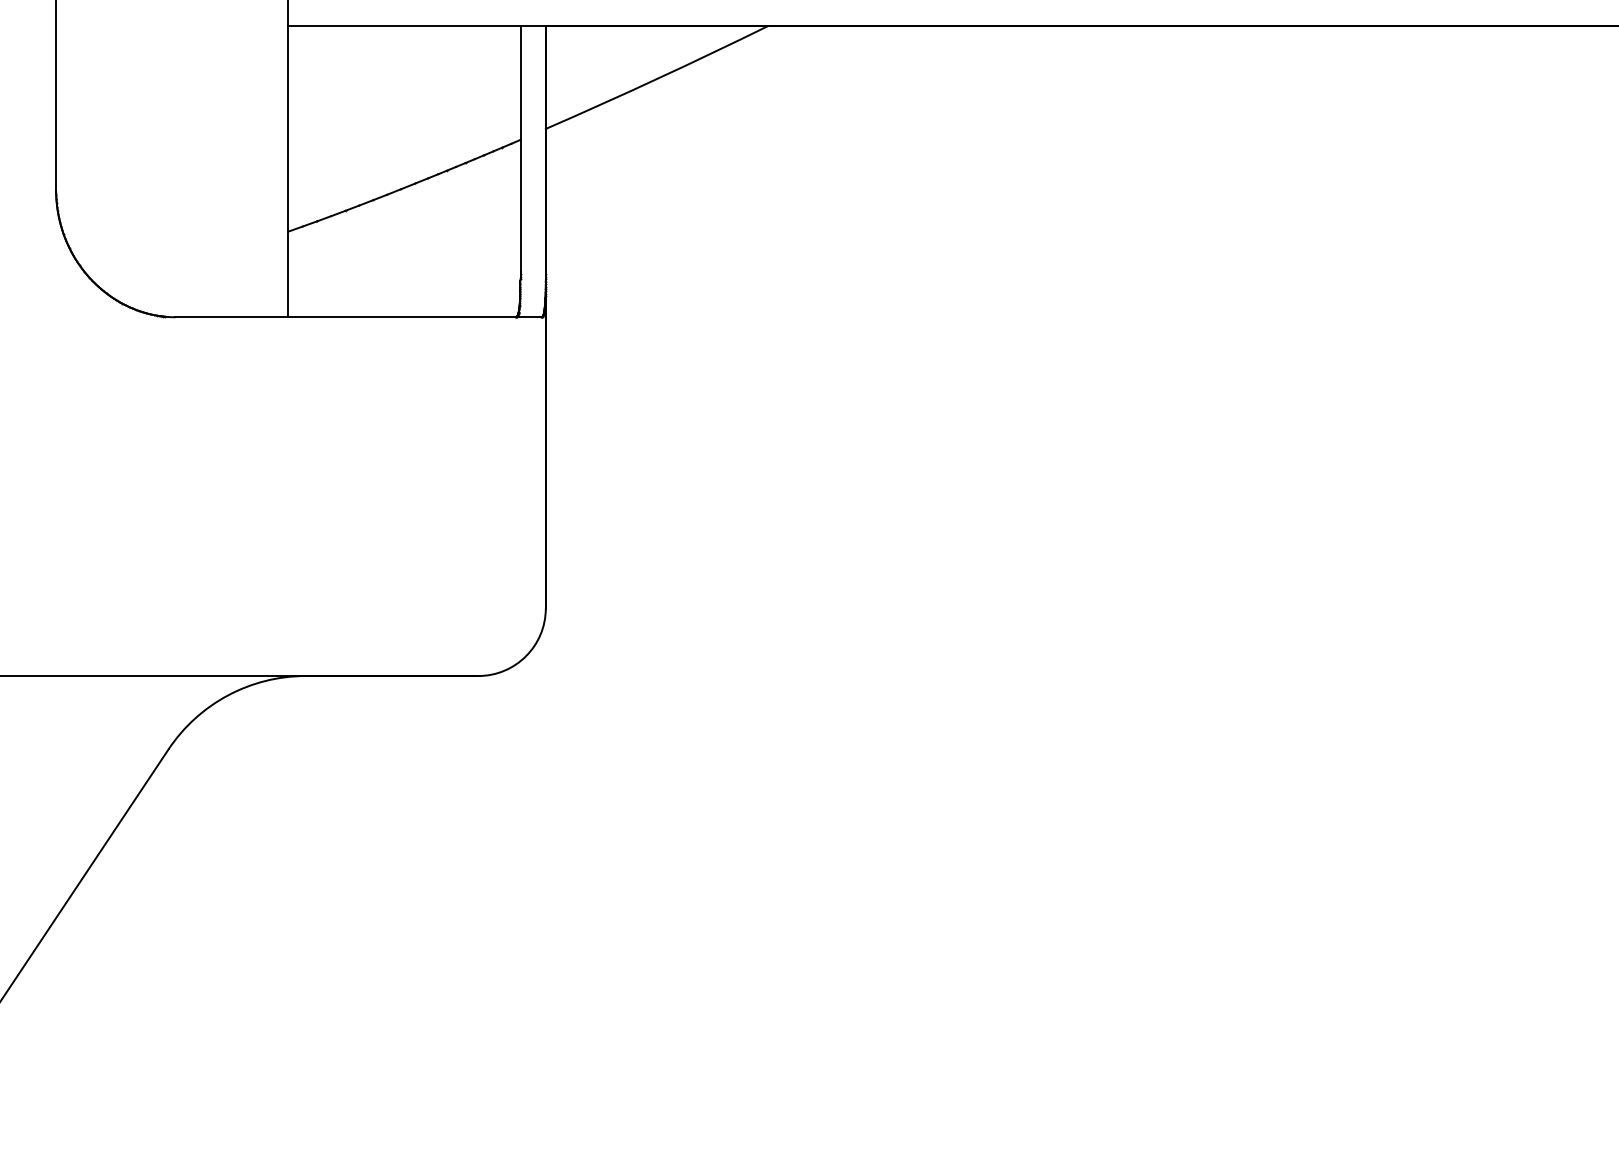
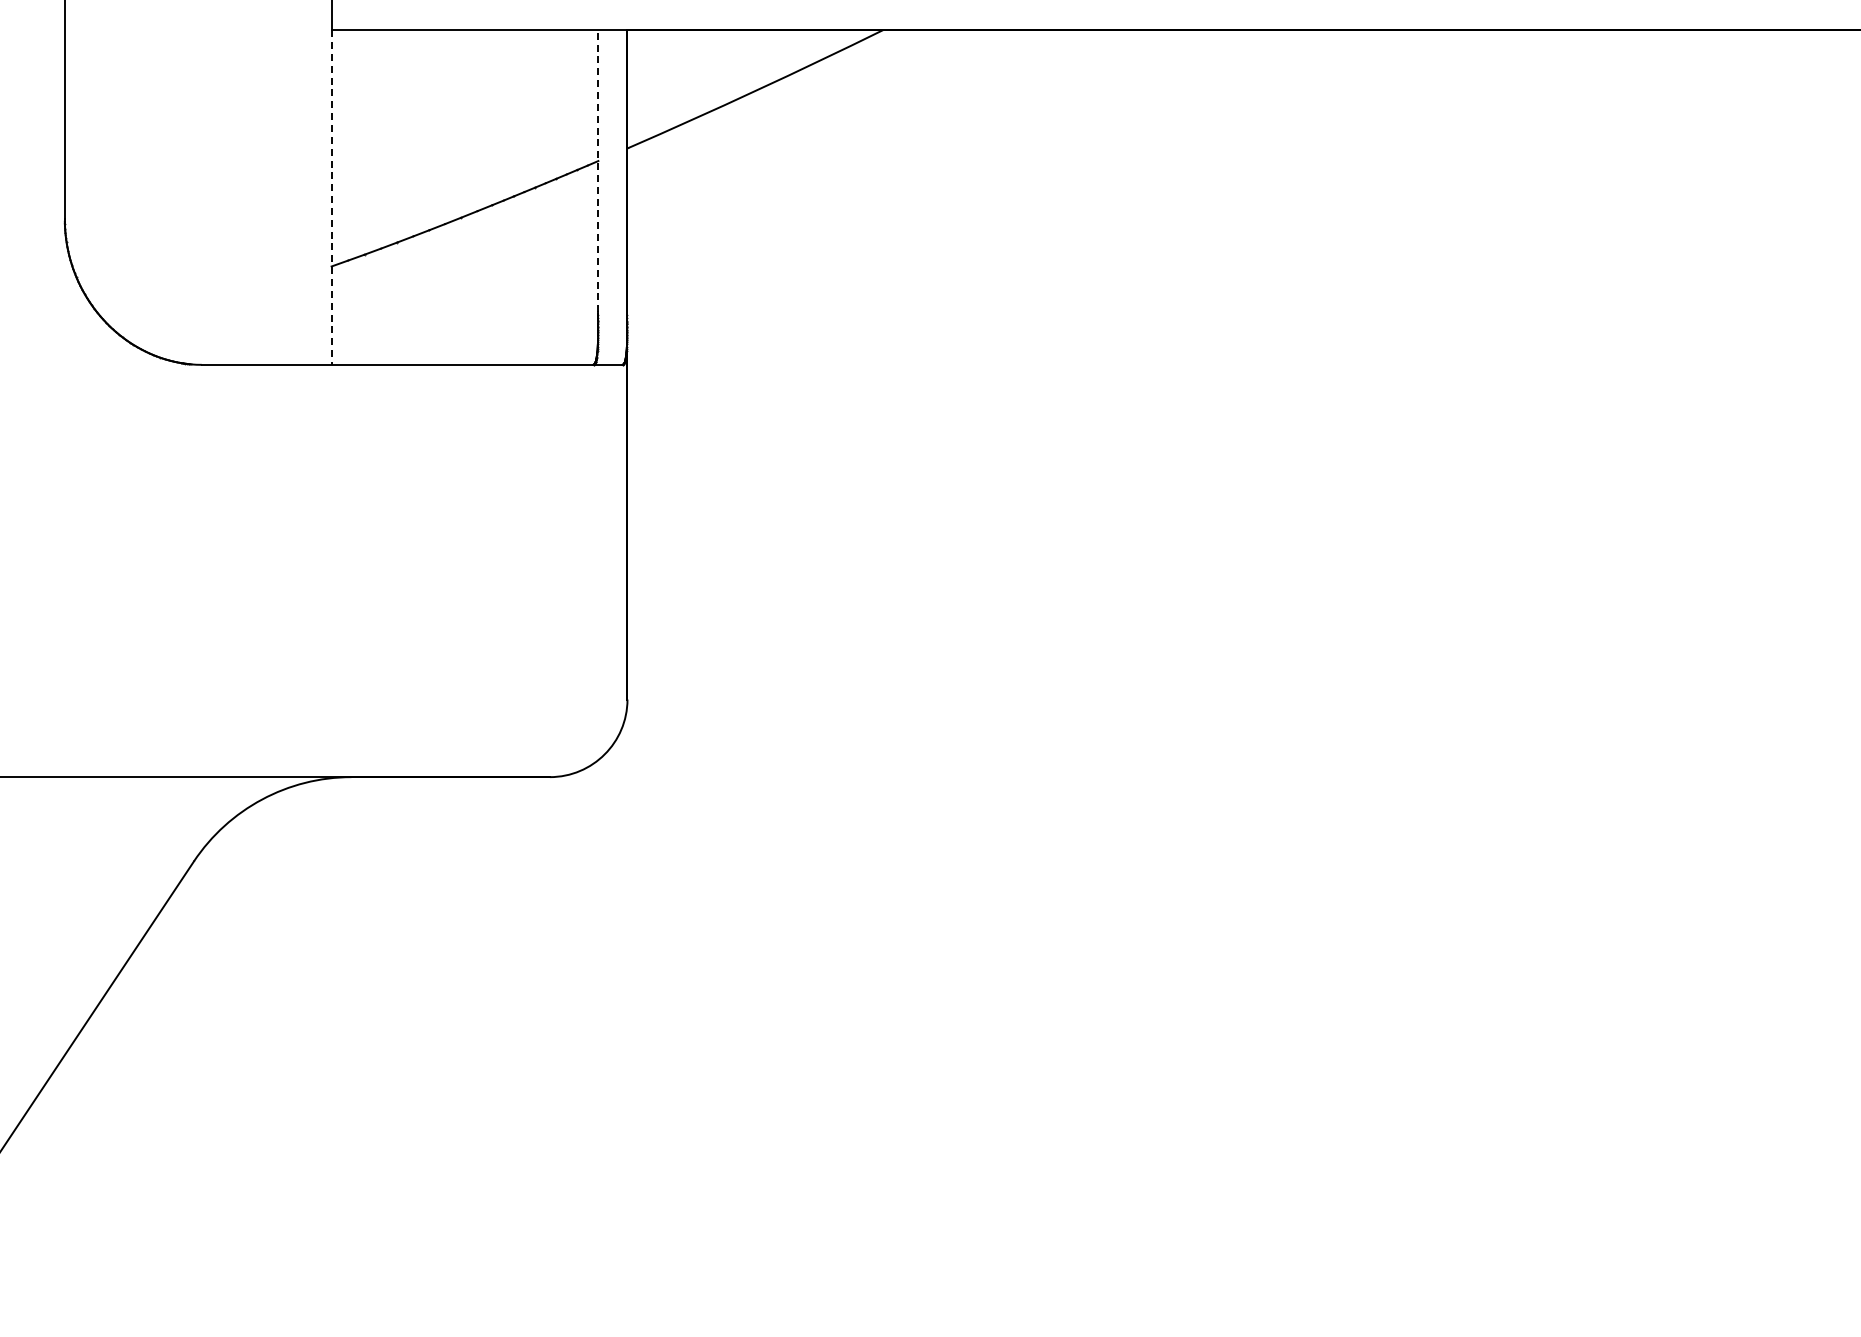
line: (520, 148) -> (598, 170), solid -> dashed
line: (288, 172) -> (331, 198), solid -> dashed

